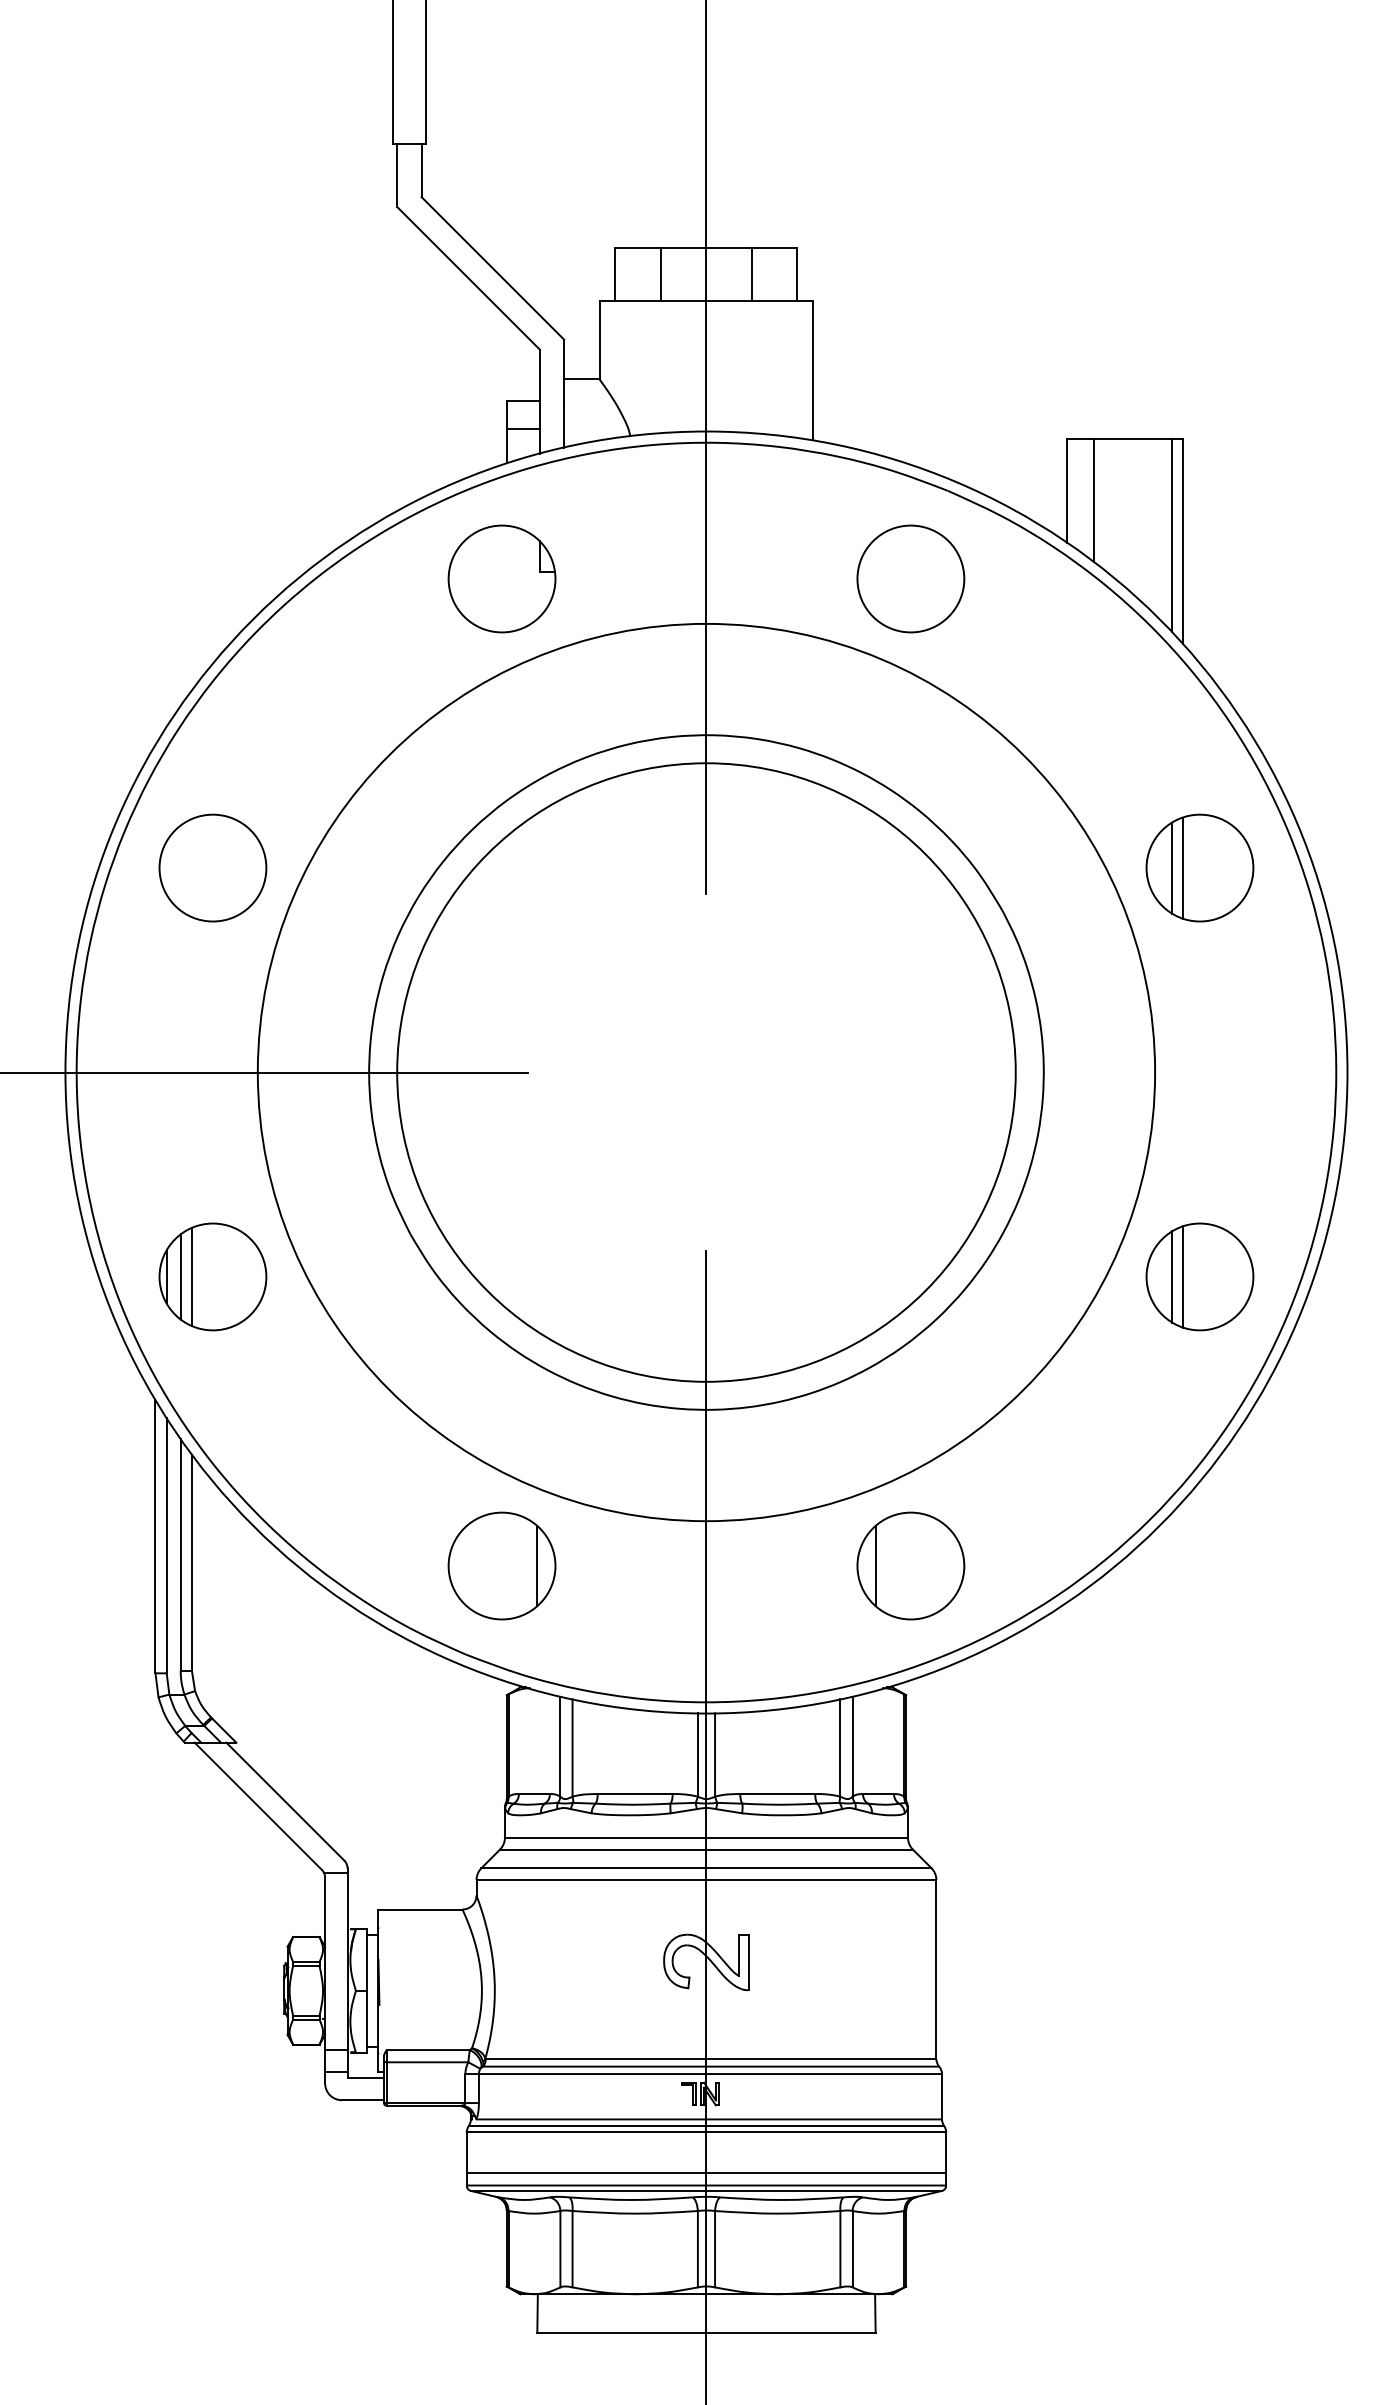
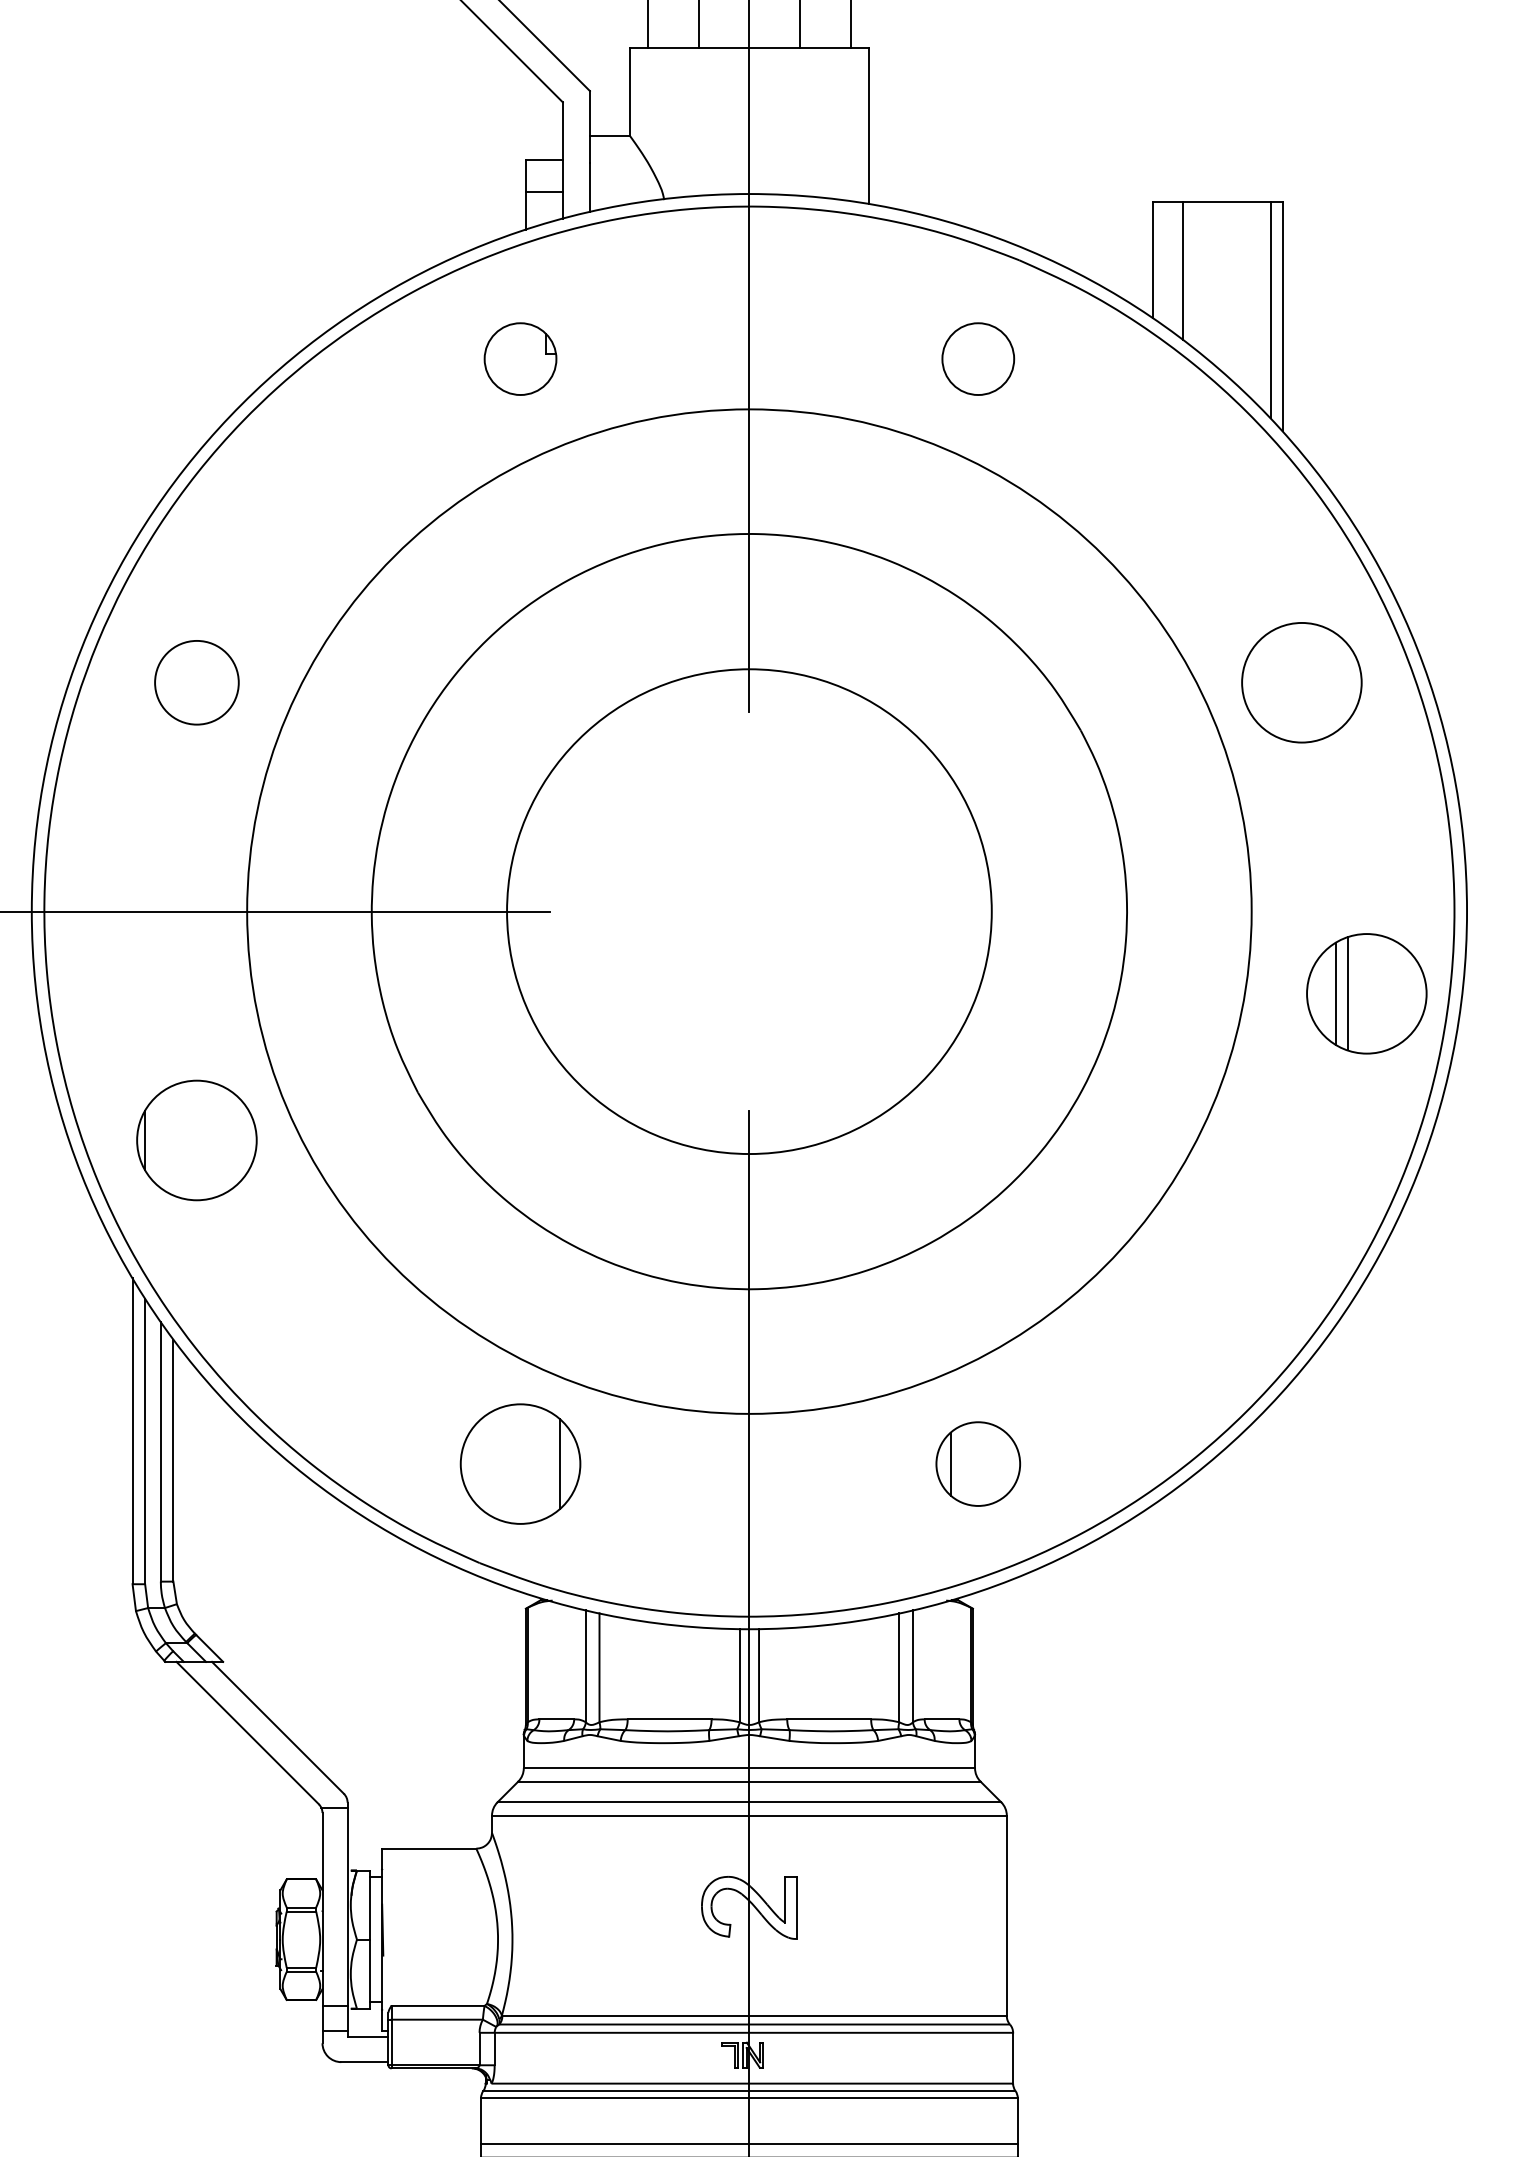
part: (501, 578) -> (519, 358), size x0.6
circle: (910, 578) -> (977, 358), size x0.6
circle: (212, 867) -> (196, 682), size x0.7
line: (1172, 867) -> (1271, 682), removed
line: (1182, 867) -> (1282, 682), removed
circle: (706, 1072) -> (749, 911), size x0.7
line: (180, 1276) -> (160, 1139), removed
line: (191, 1276) -> (172, 1139), removed
part: (1199, 1276) -> (1366, 993), moved
part: (910, 1565) -> (977, 1463), size x0.7

